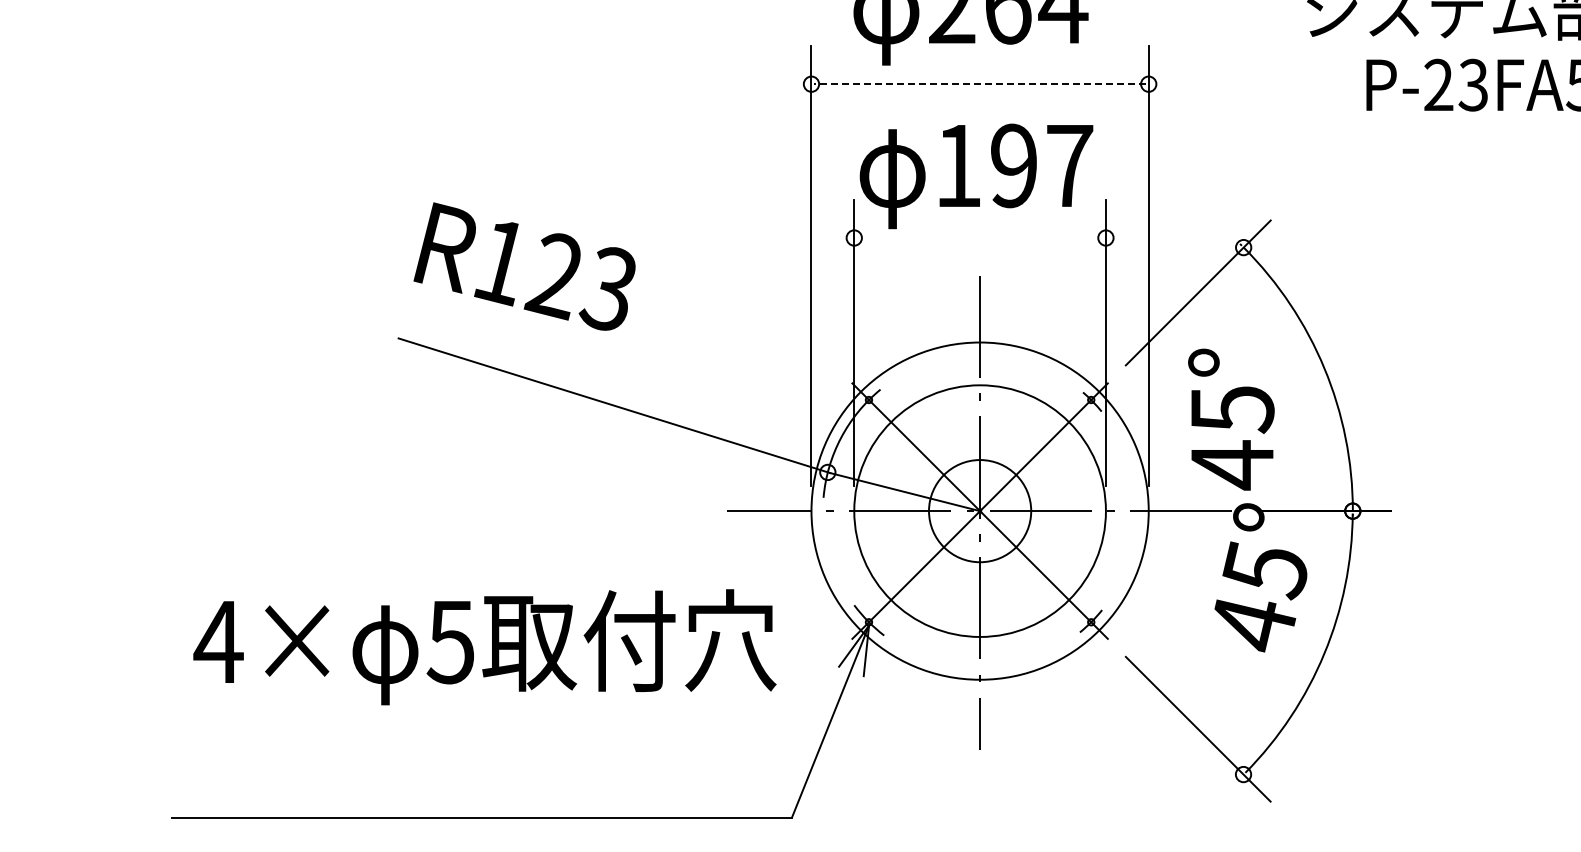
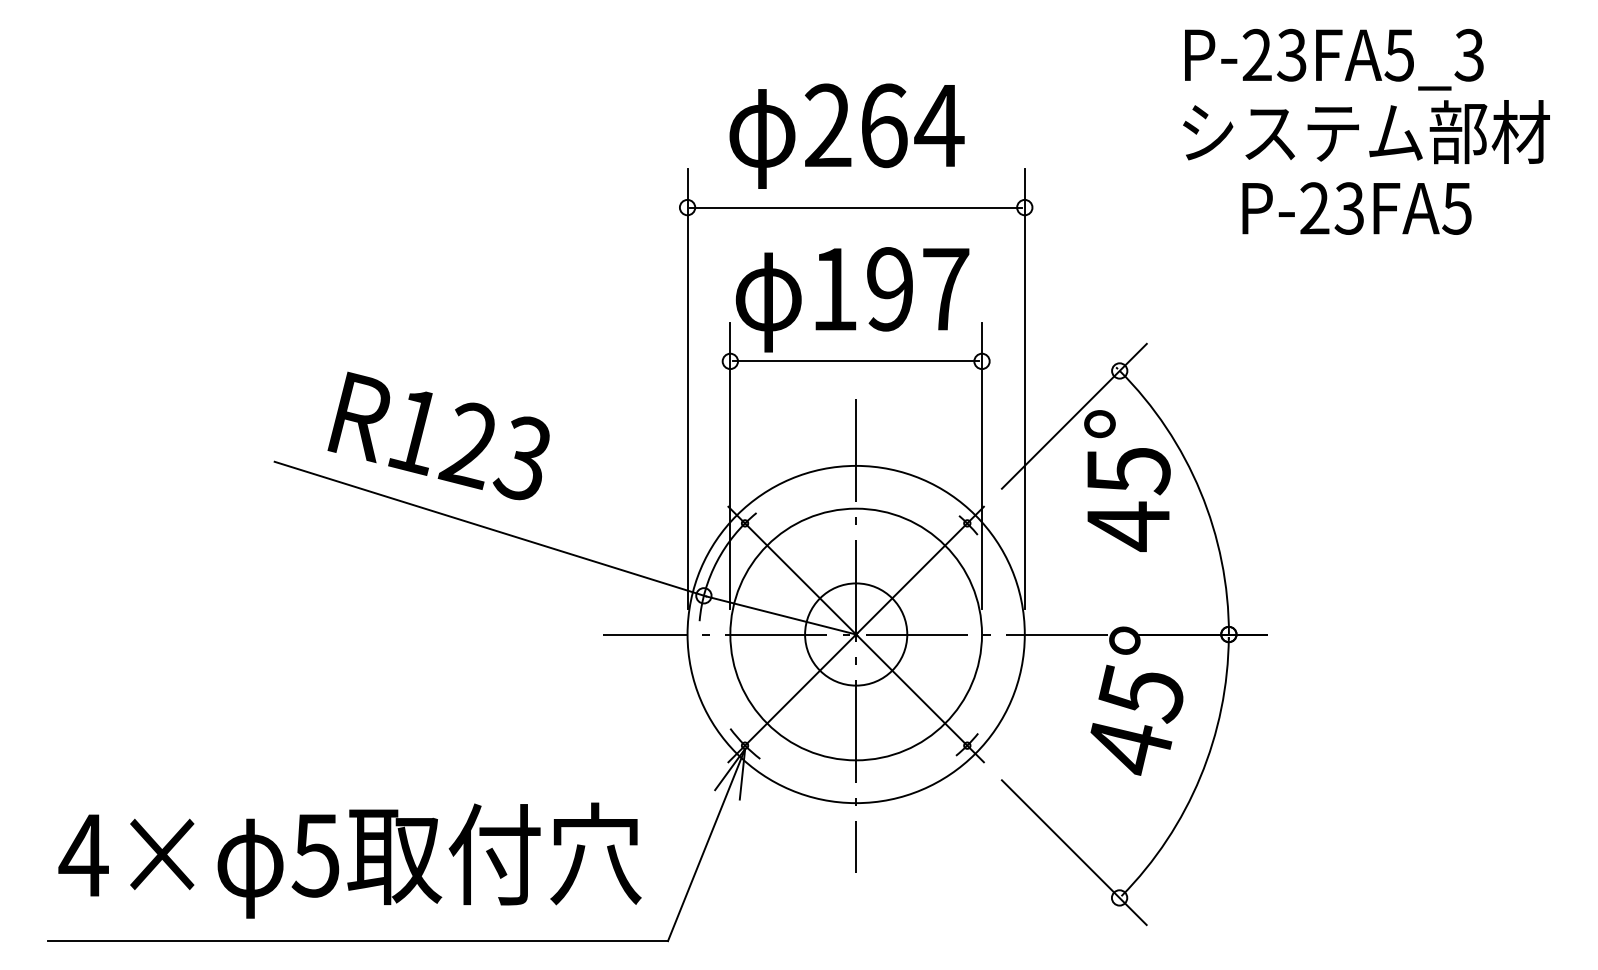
line: (979, 84) -> (855, 207), dashed -> solid
line: (979, 238) -> (855, 361), added
text: (524, 266) -> (438, 435), moved
text: (1231, 419) -> (1127, 480), moved
text: (484, 647) -> (349, 860), moved

